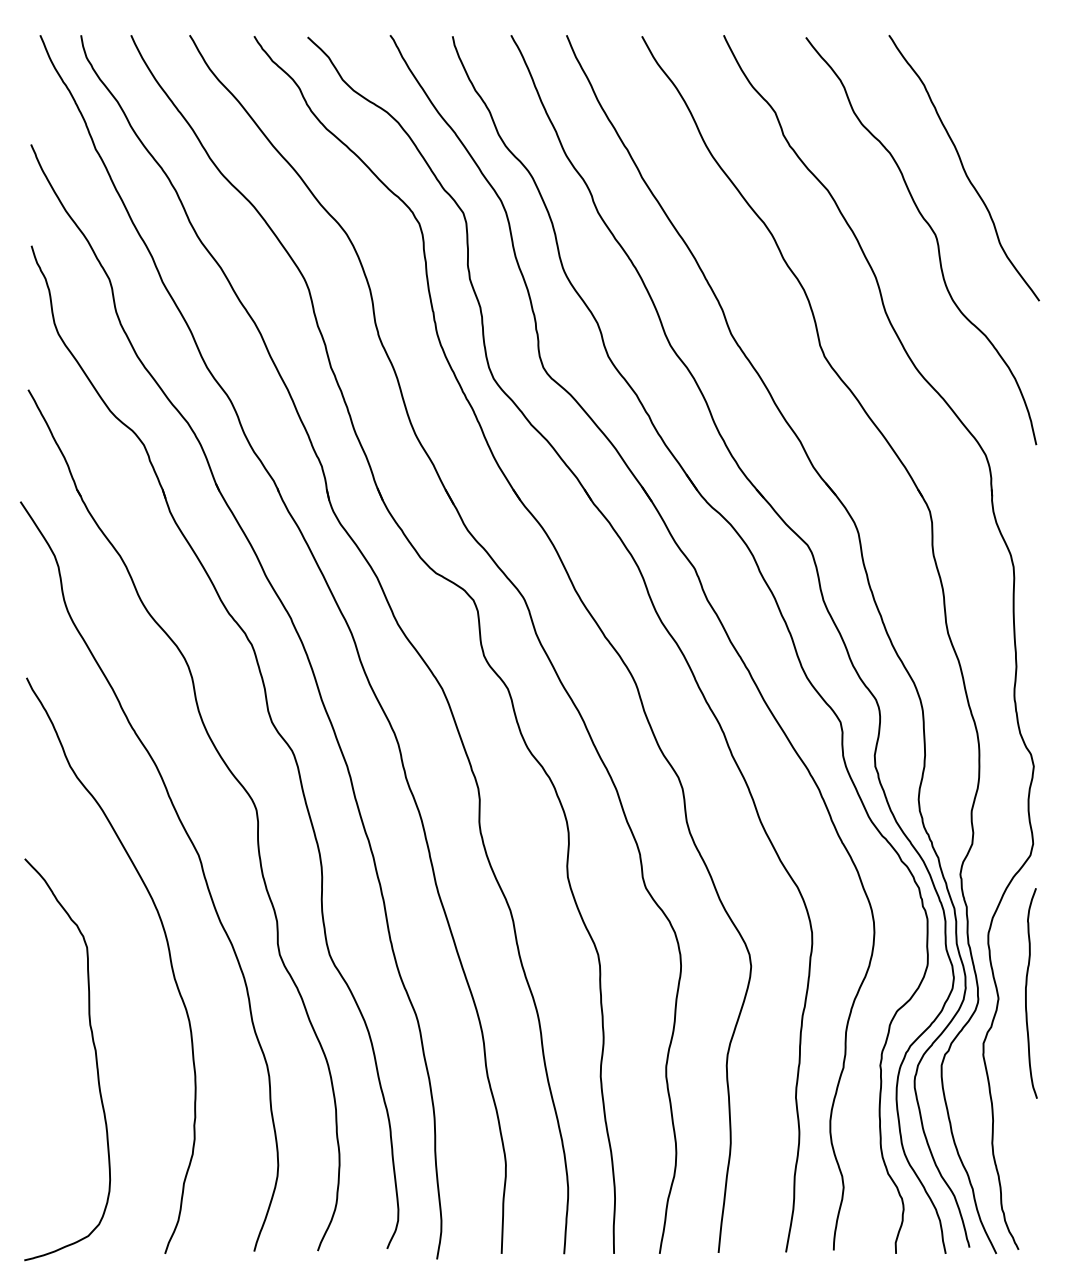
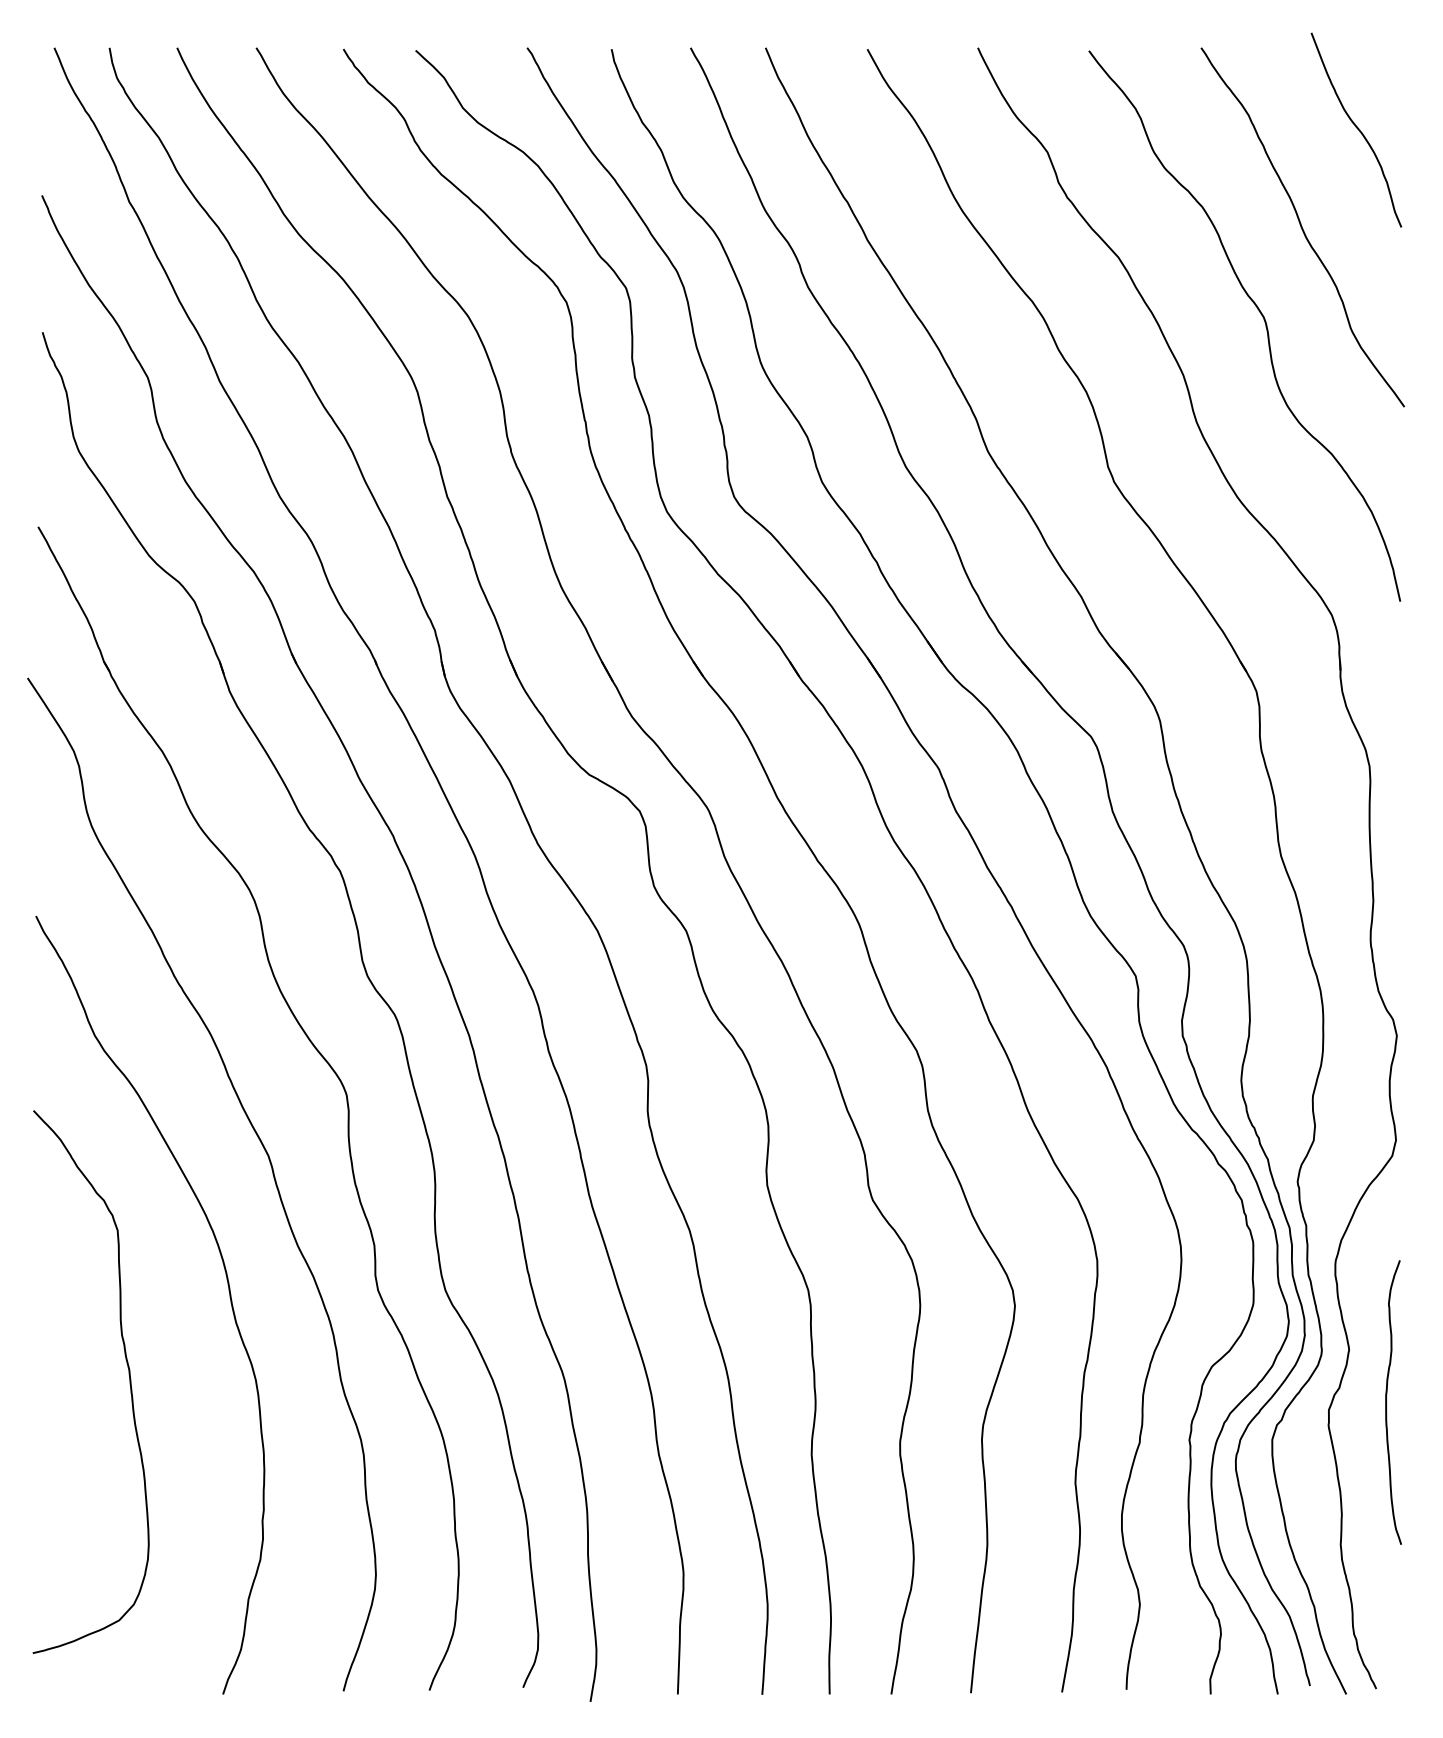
curve: (1003, 94) -> (1356, 128), added
curve: (1026, 993) -> (1386, 1402), moved
curve: (95, 1054) -> (128, 1374), moved

